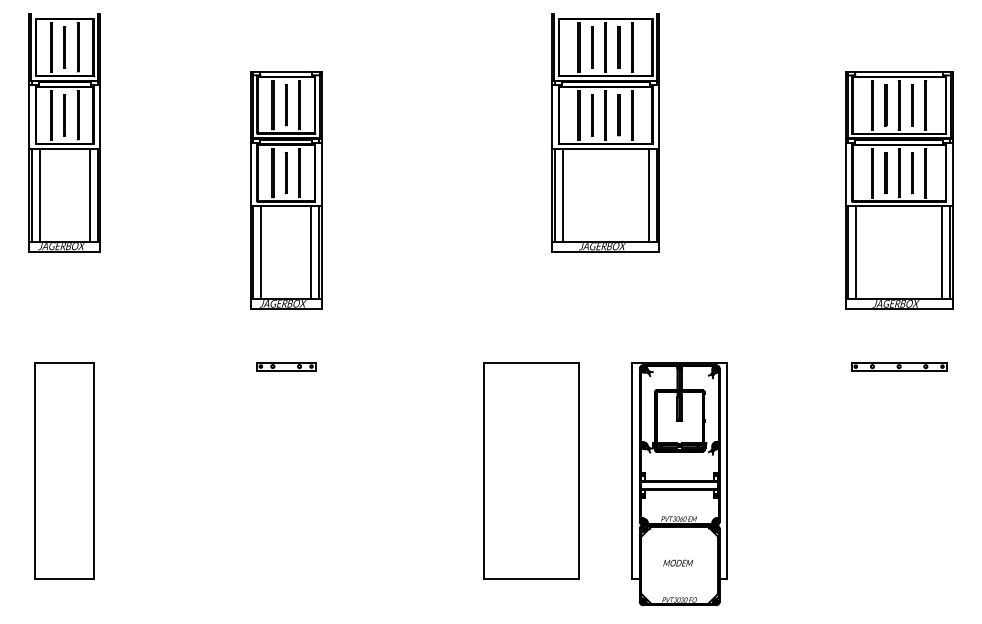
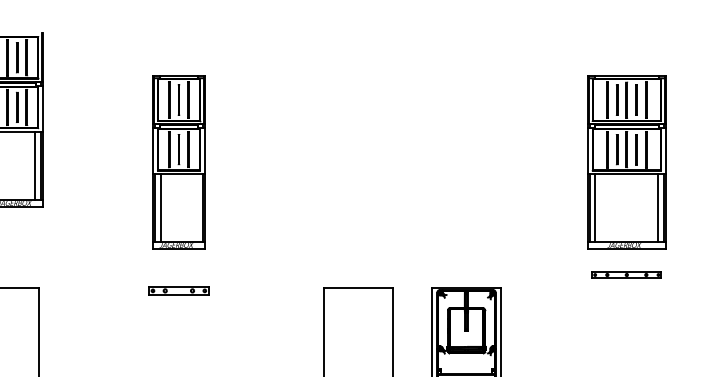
part: (605, 132) -> (412, 120), removed
line: (311, 252) -> (197, 207), removed
part: (286, 366) -> (179, 290), size x1.4
part: (899, 366) -> (627, 274), moved

